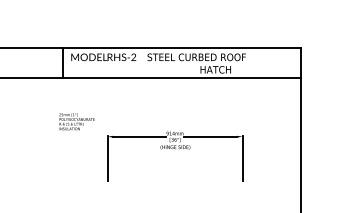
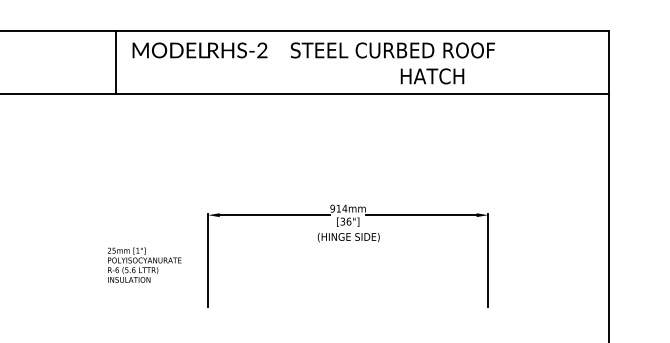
text: (76, 121) -> (143, 264), moved

